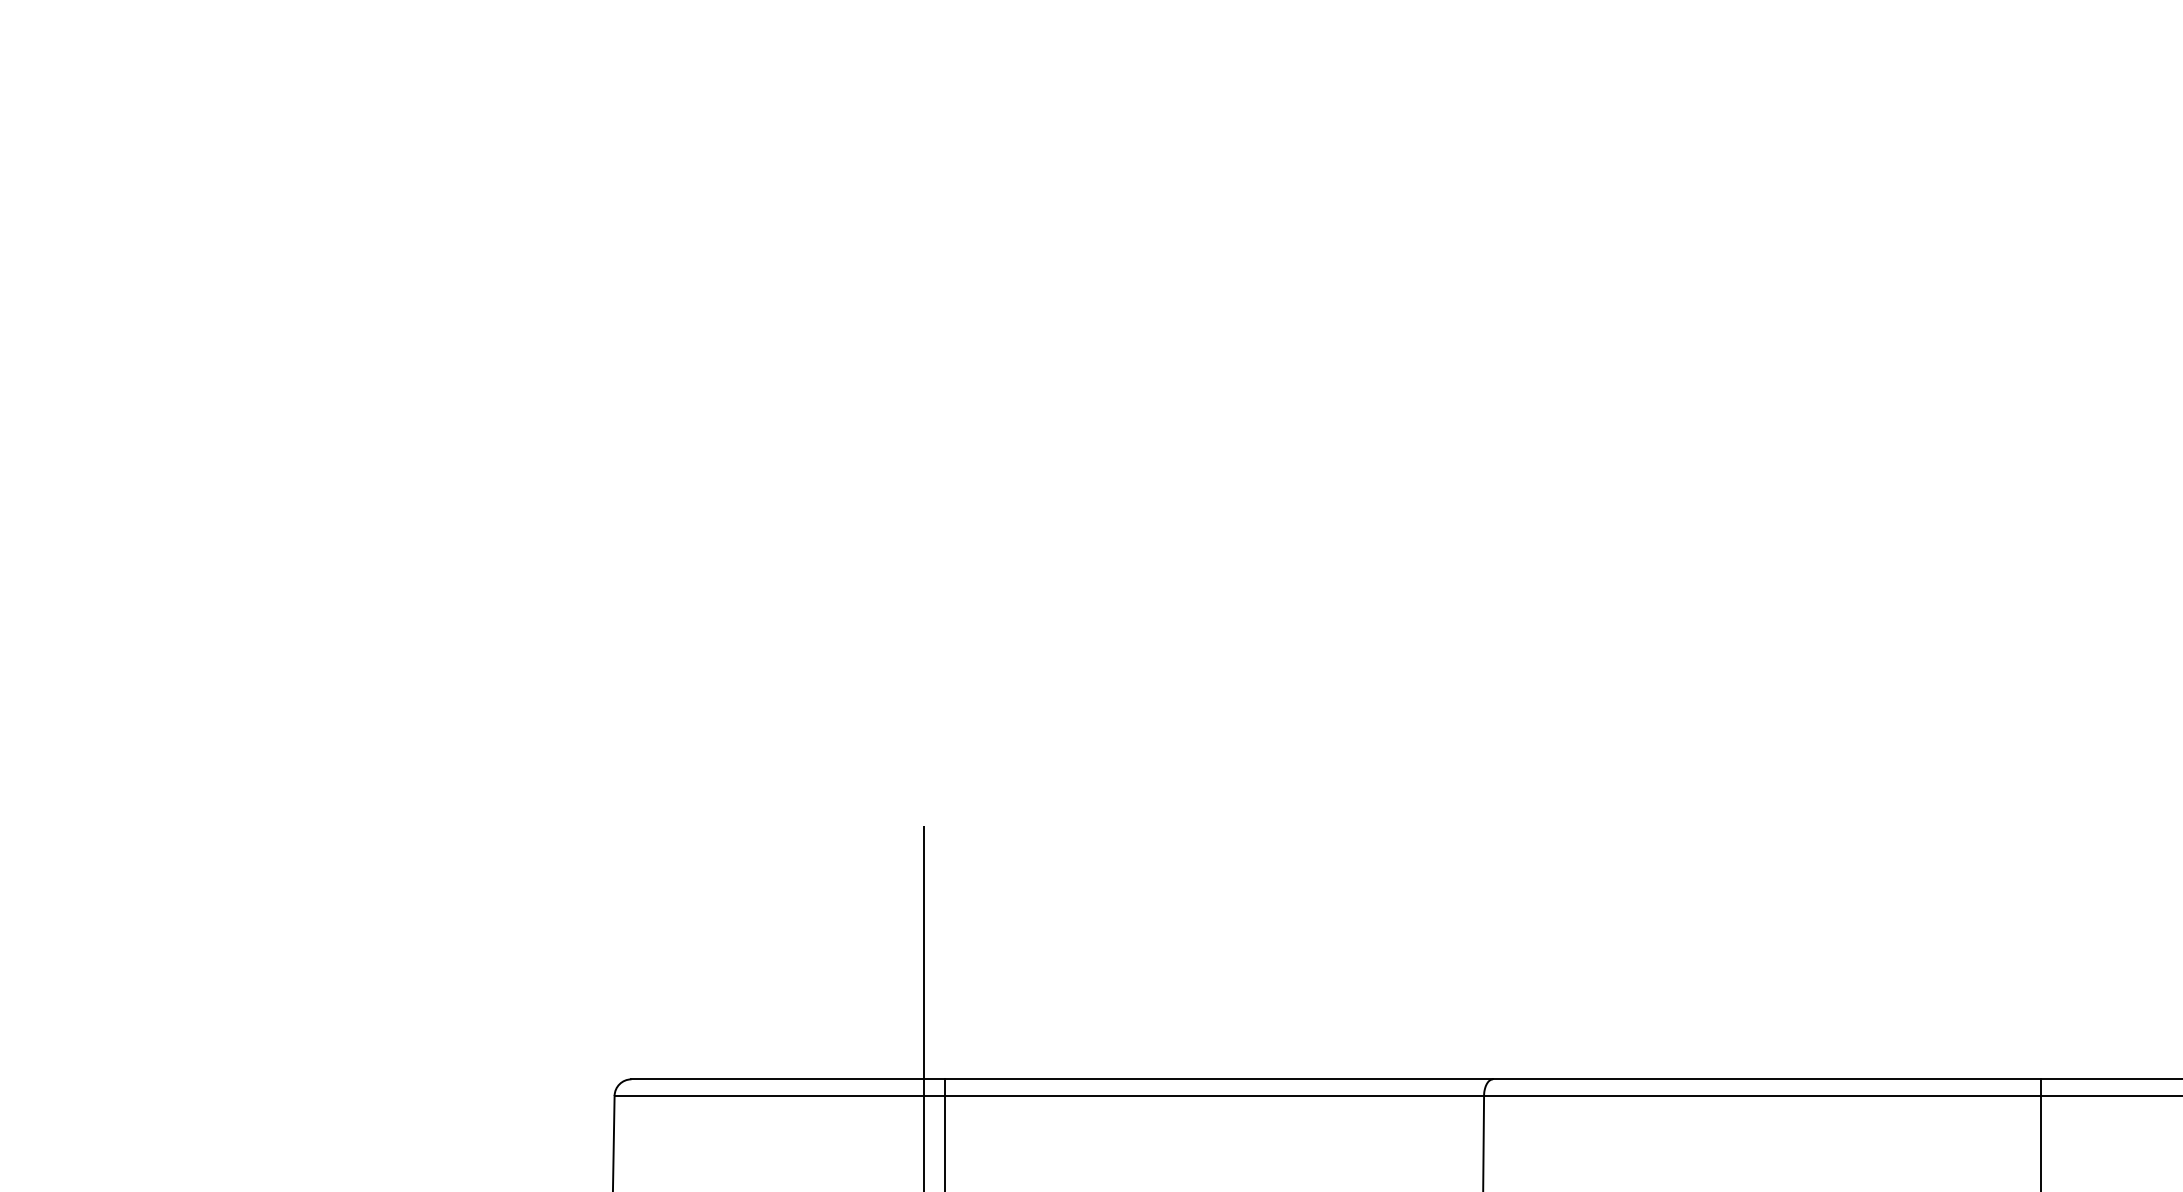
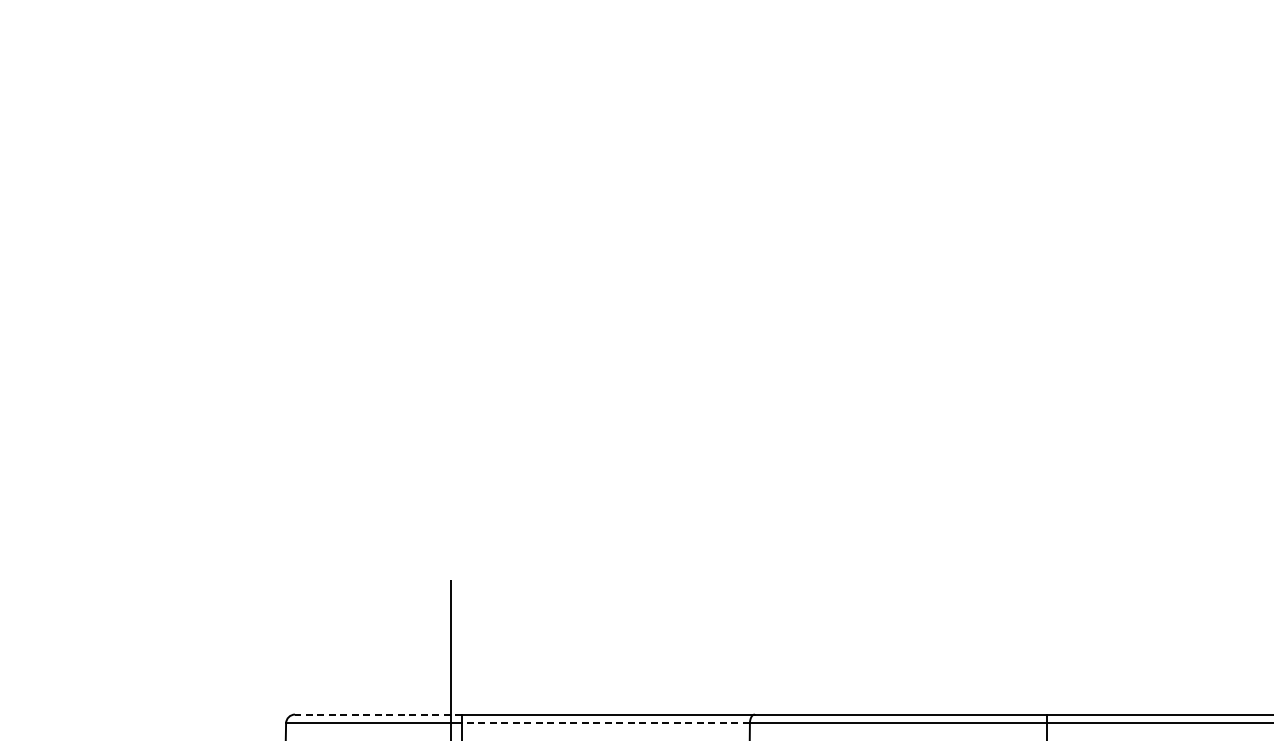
line: (787, 1079) -> (378, 714), solid -> dashed
line: (1215, 1096) -> (606, 723), solid -> dashed

